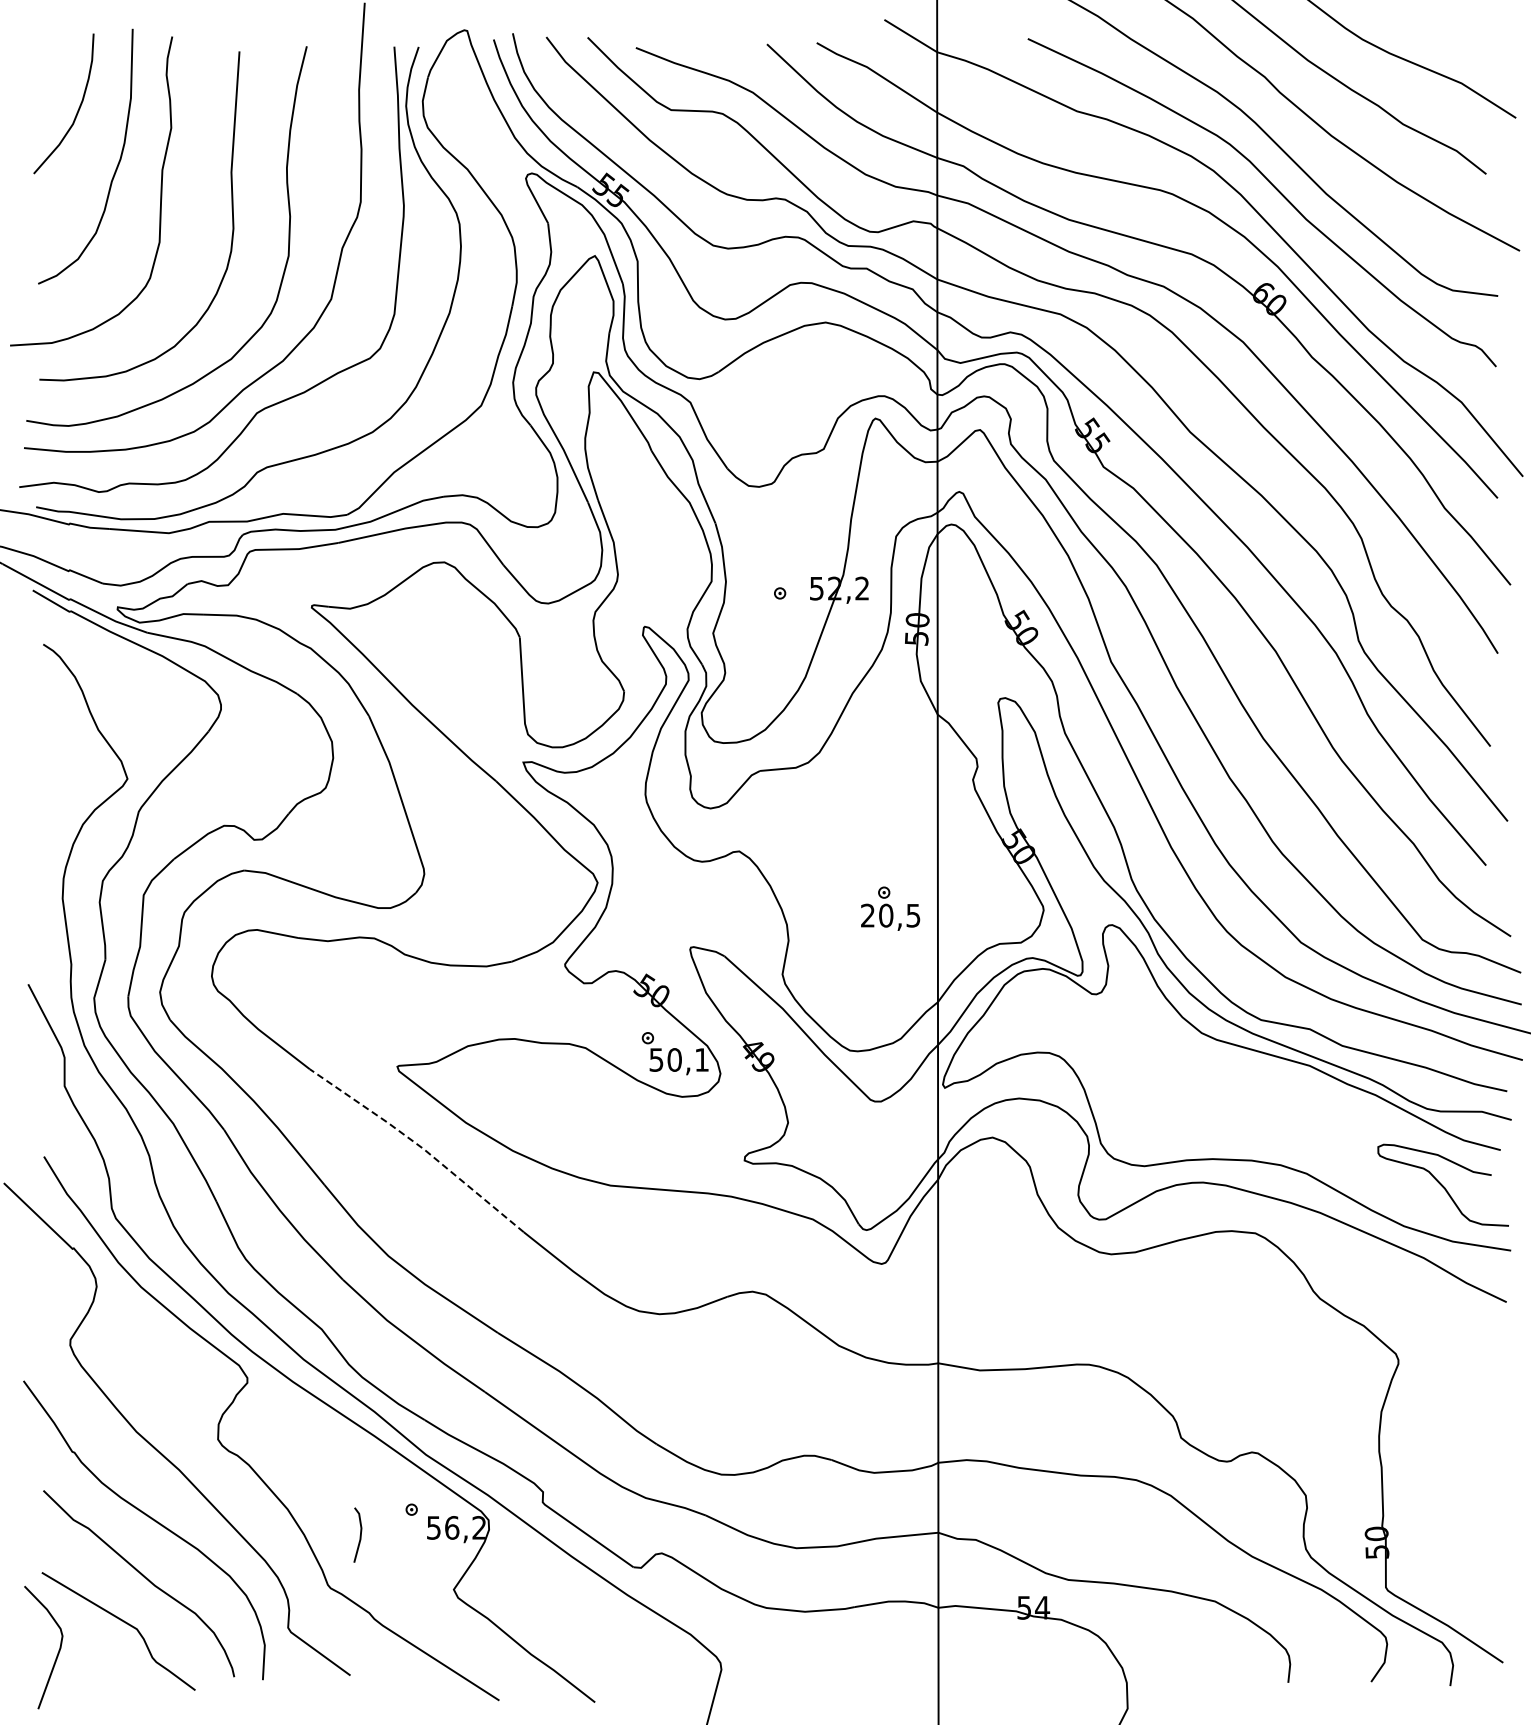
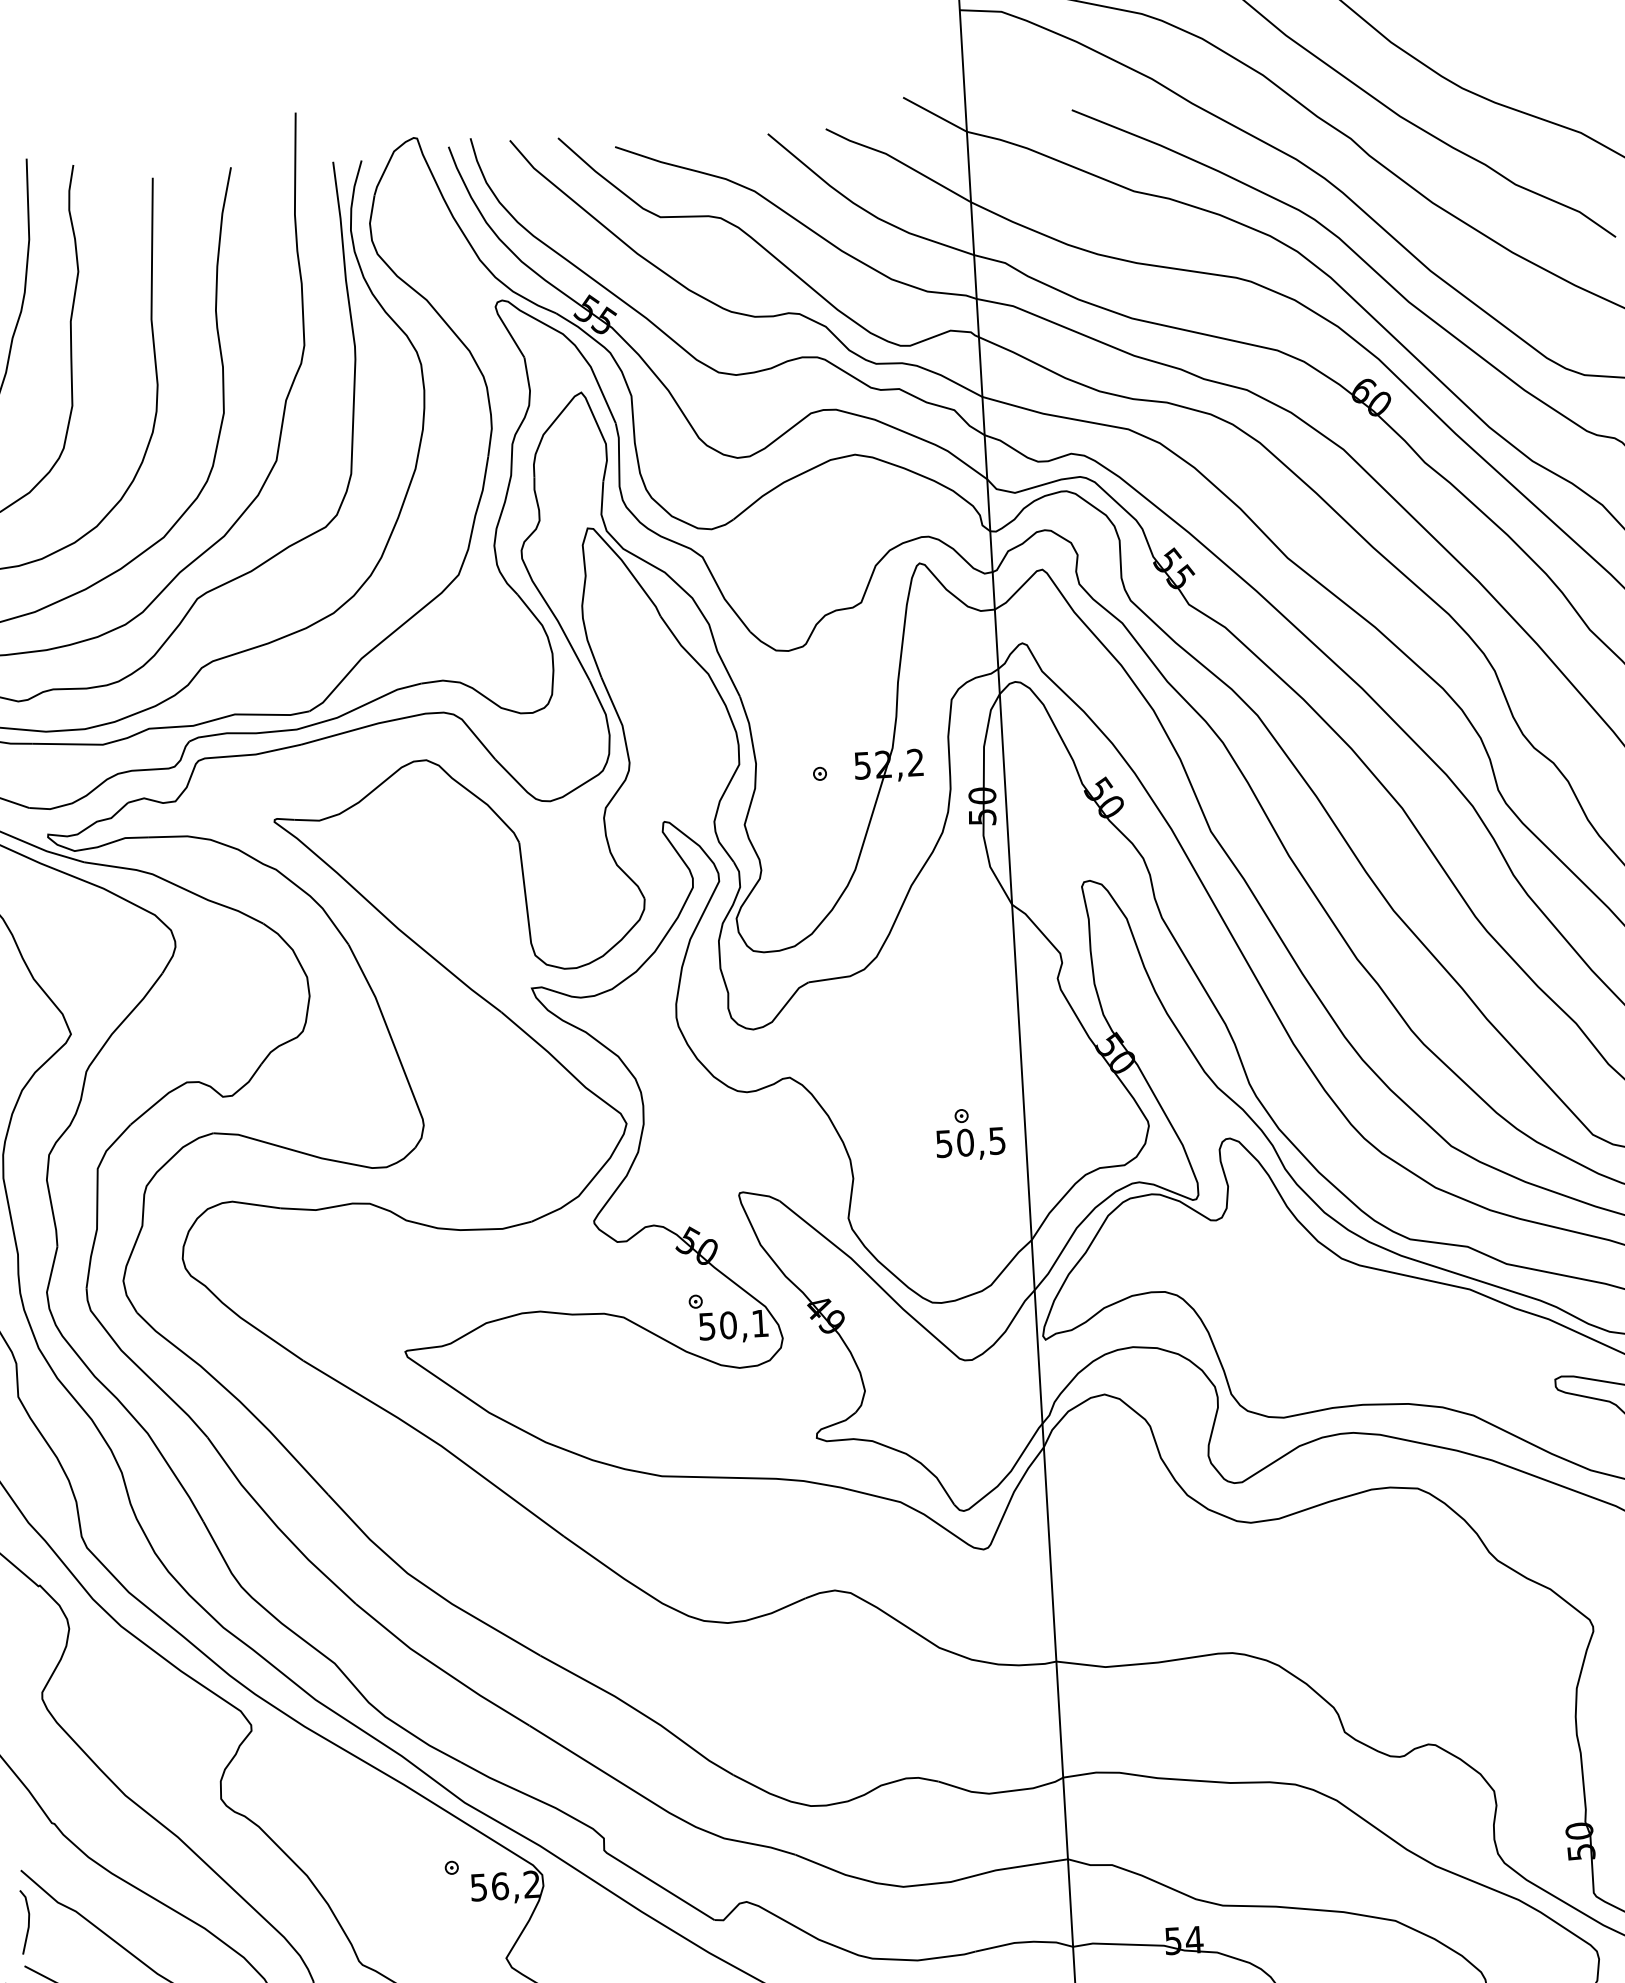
text: (867, 915) -> (943, 1143), 20,5 -> 50,5
line: (419, 1146) -> (436, 1443), dashed -> solid
line: (359, 1535) -> (27, 1922), moved

